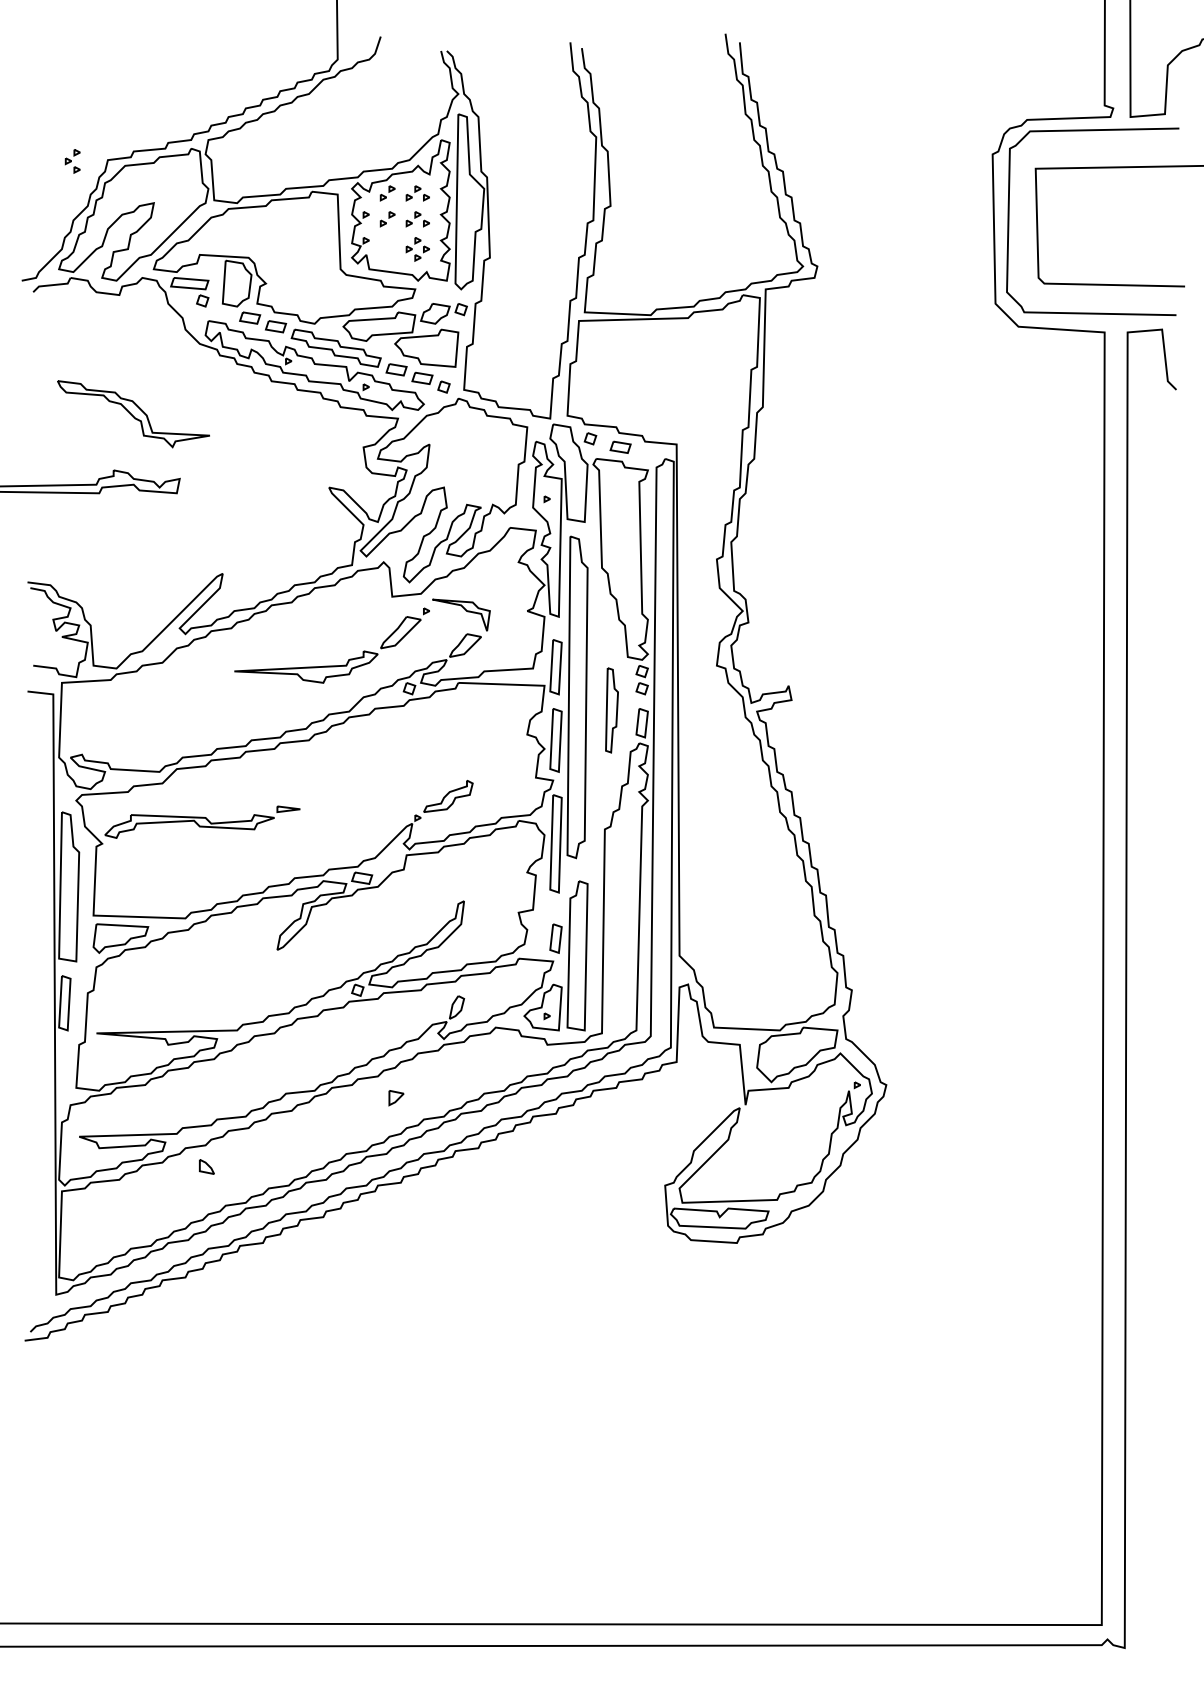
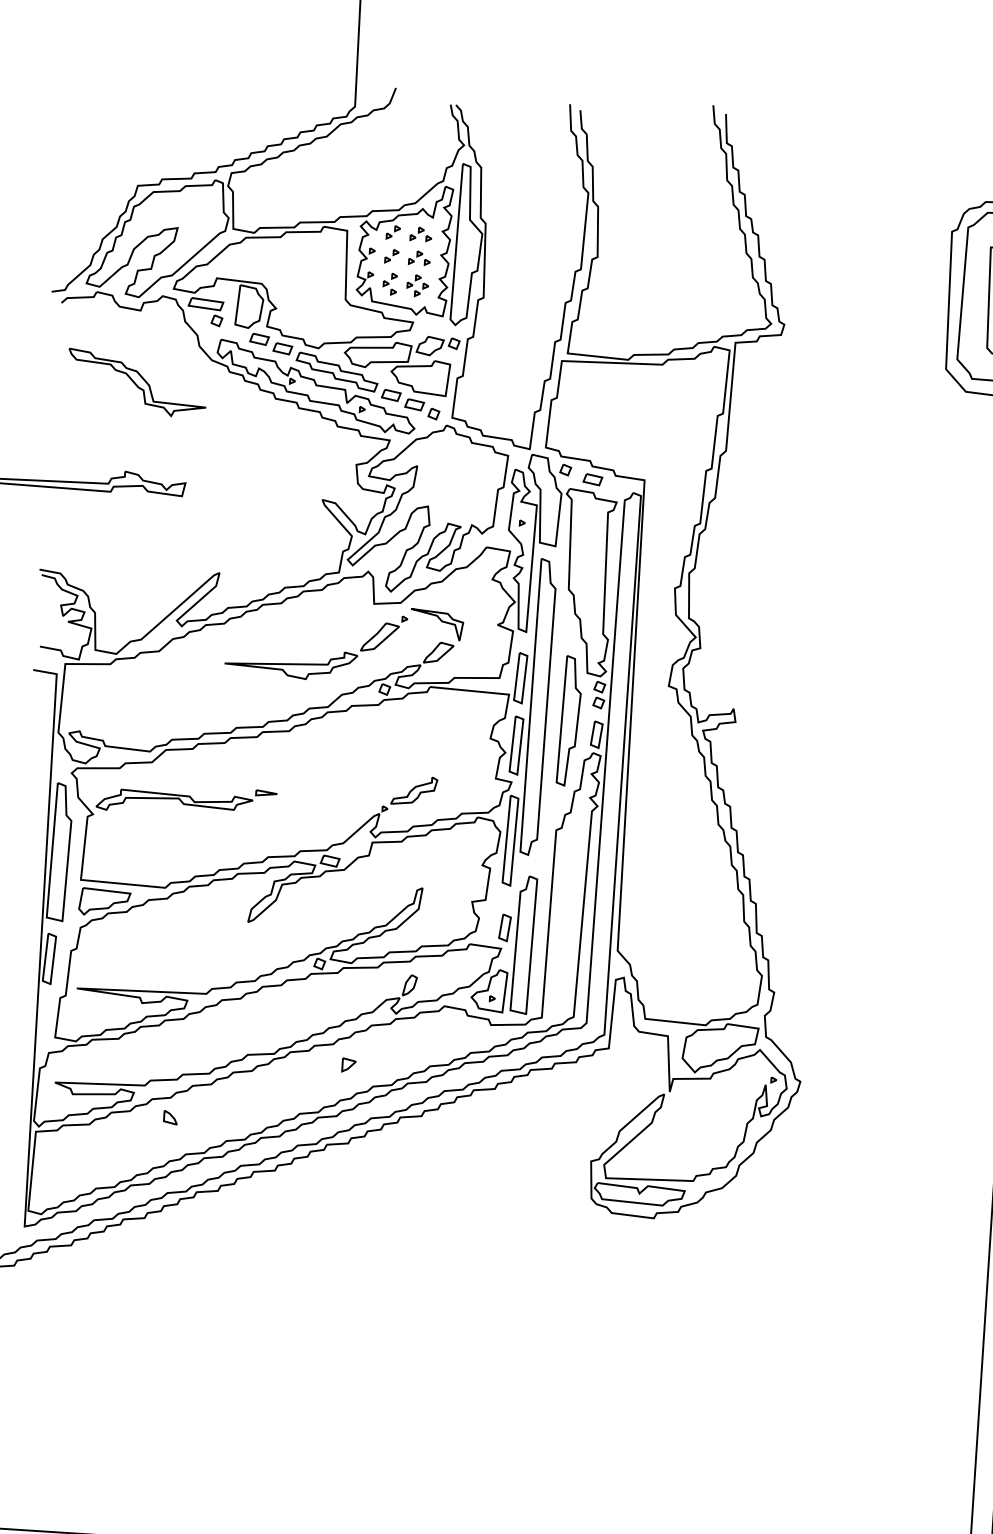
part: (72, 161) -> (389, 284), moved
part: (133, 414) -> (137, 383), moved
part: (611, 710) -> (569, 721), size x1.67

